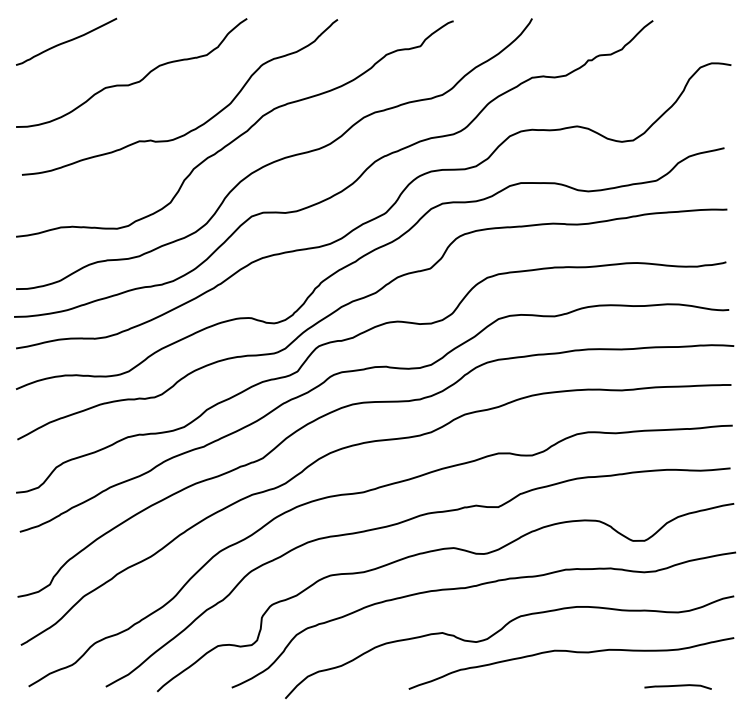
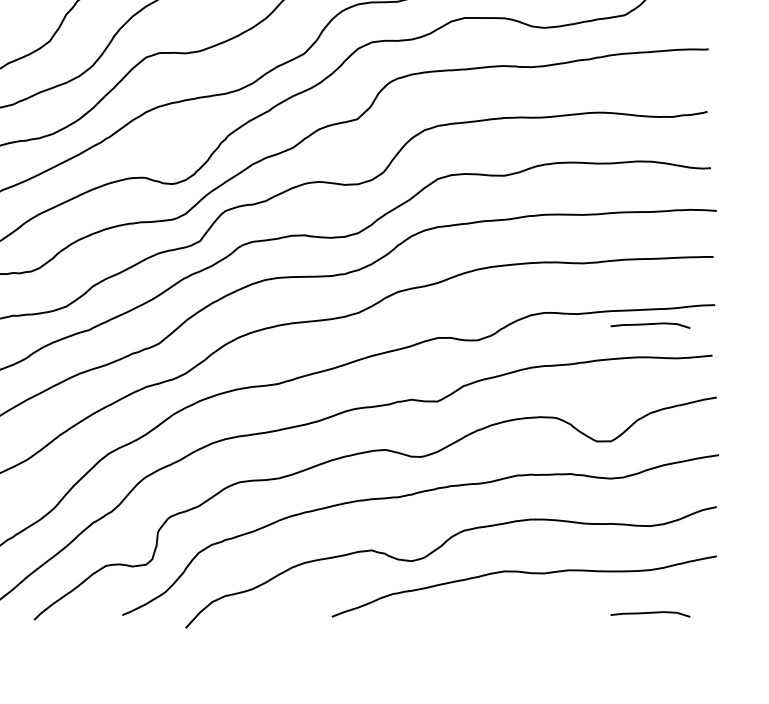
curve: (677, 442) -> (649, 325), added

